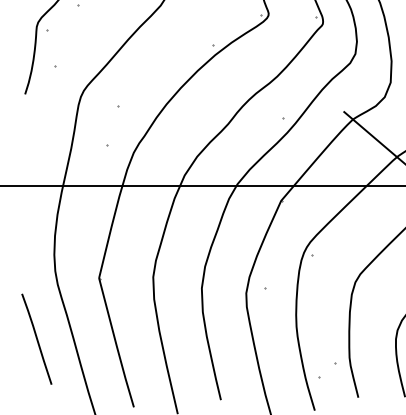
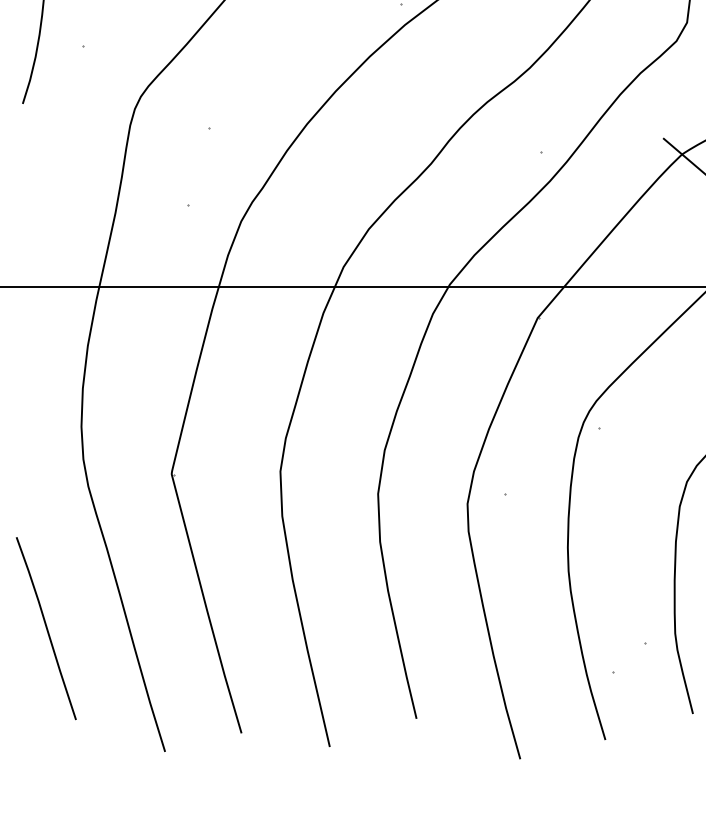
line: (36, 338) -> (45, 627), moved

